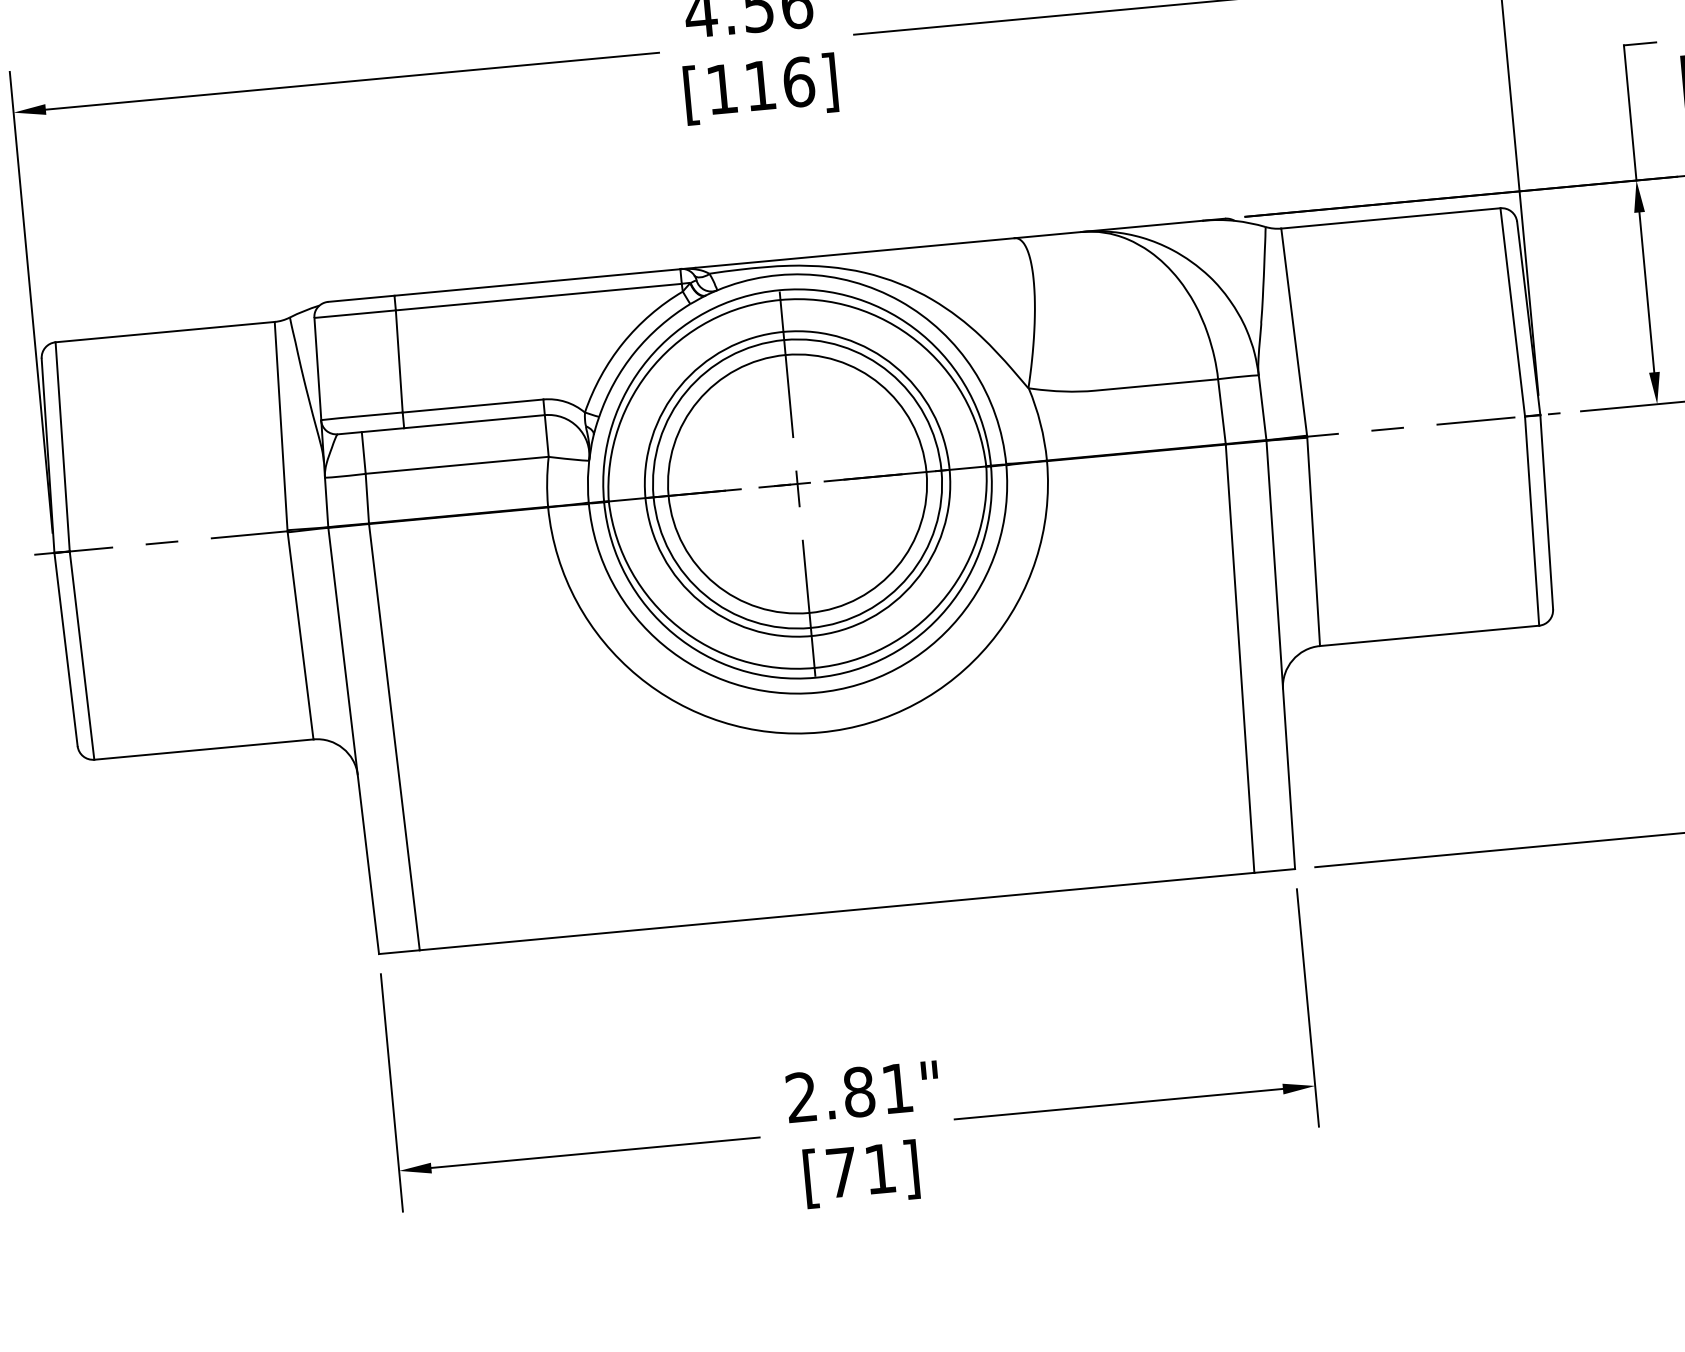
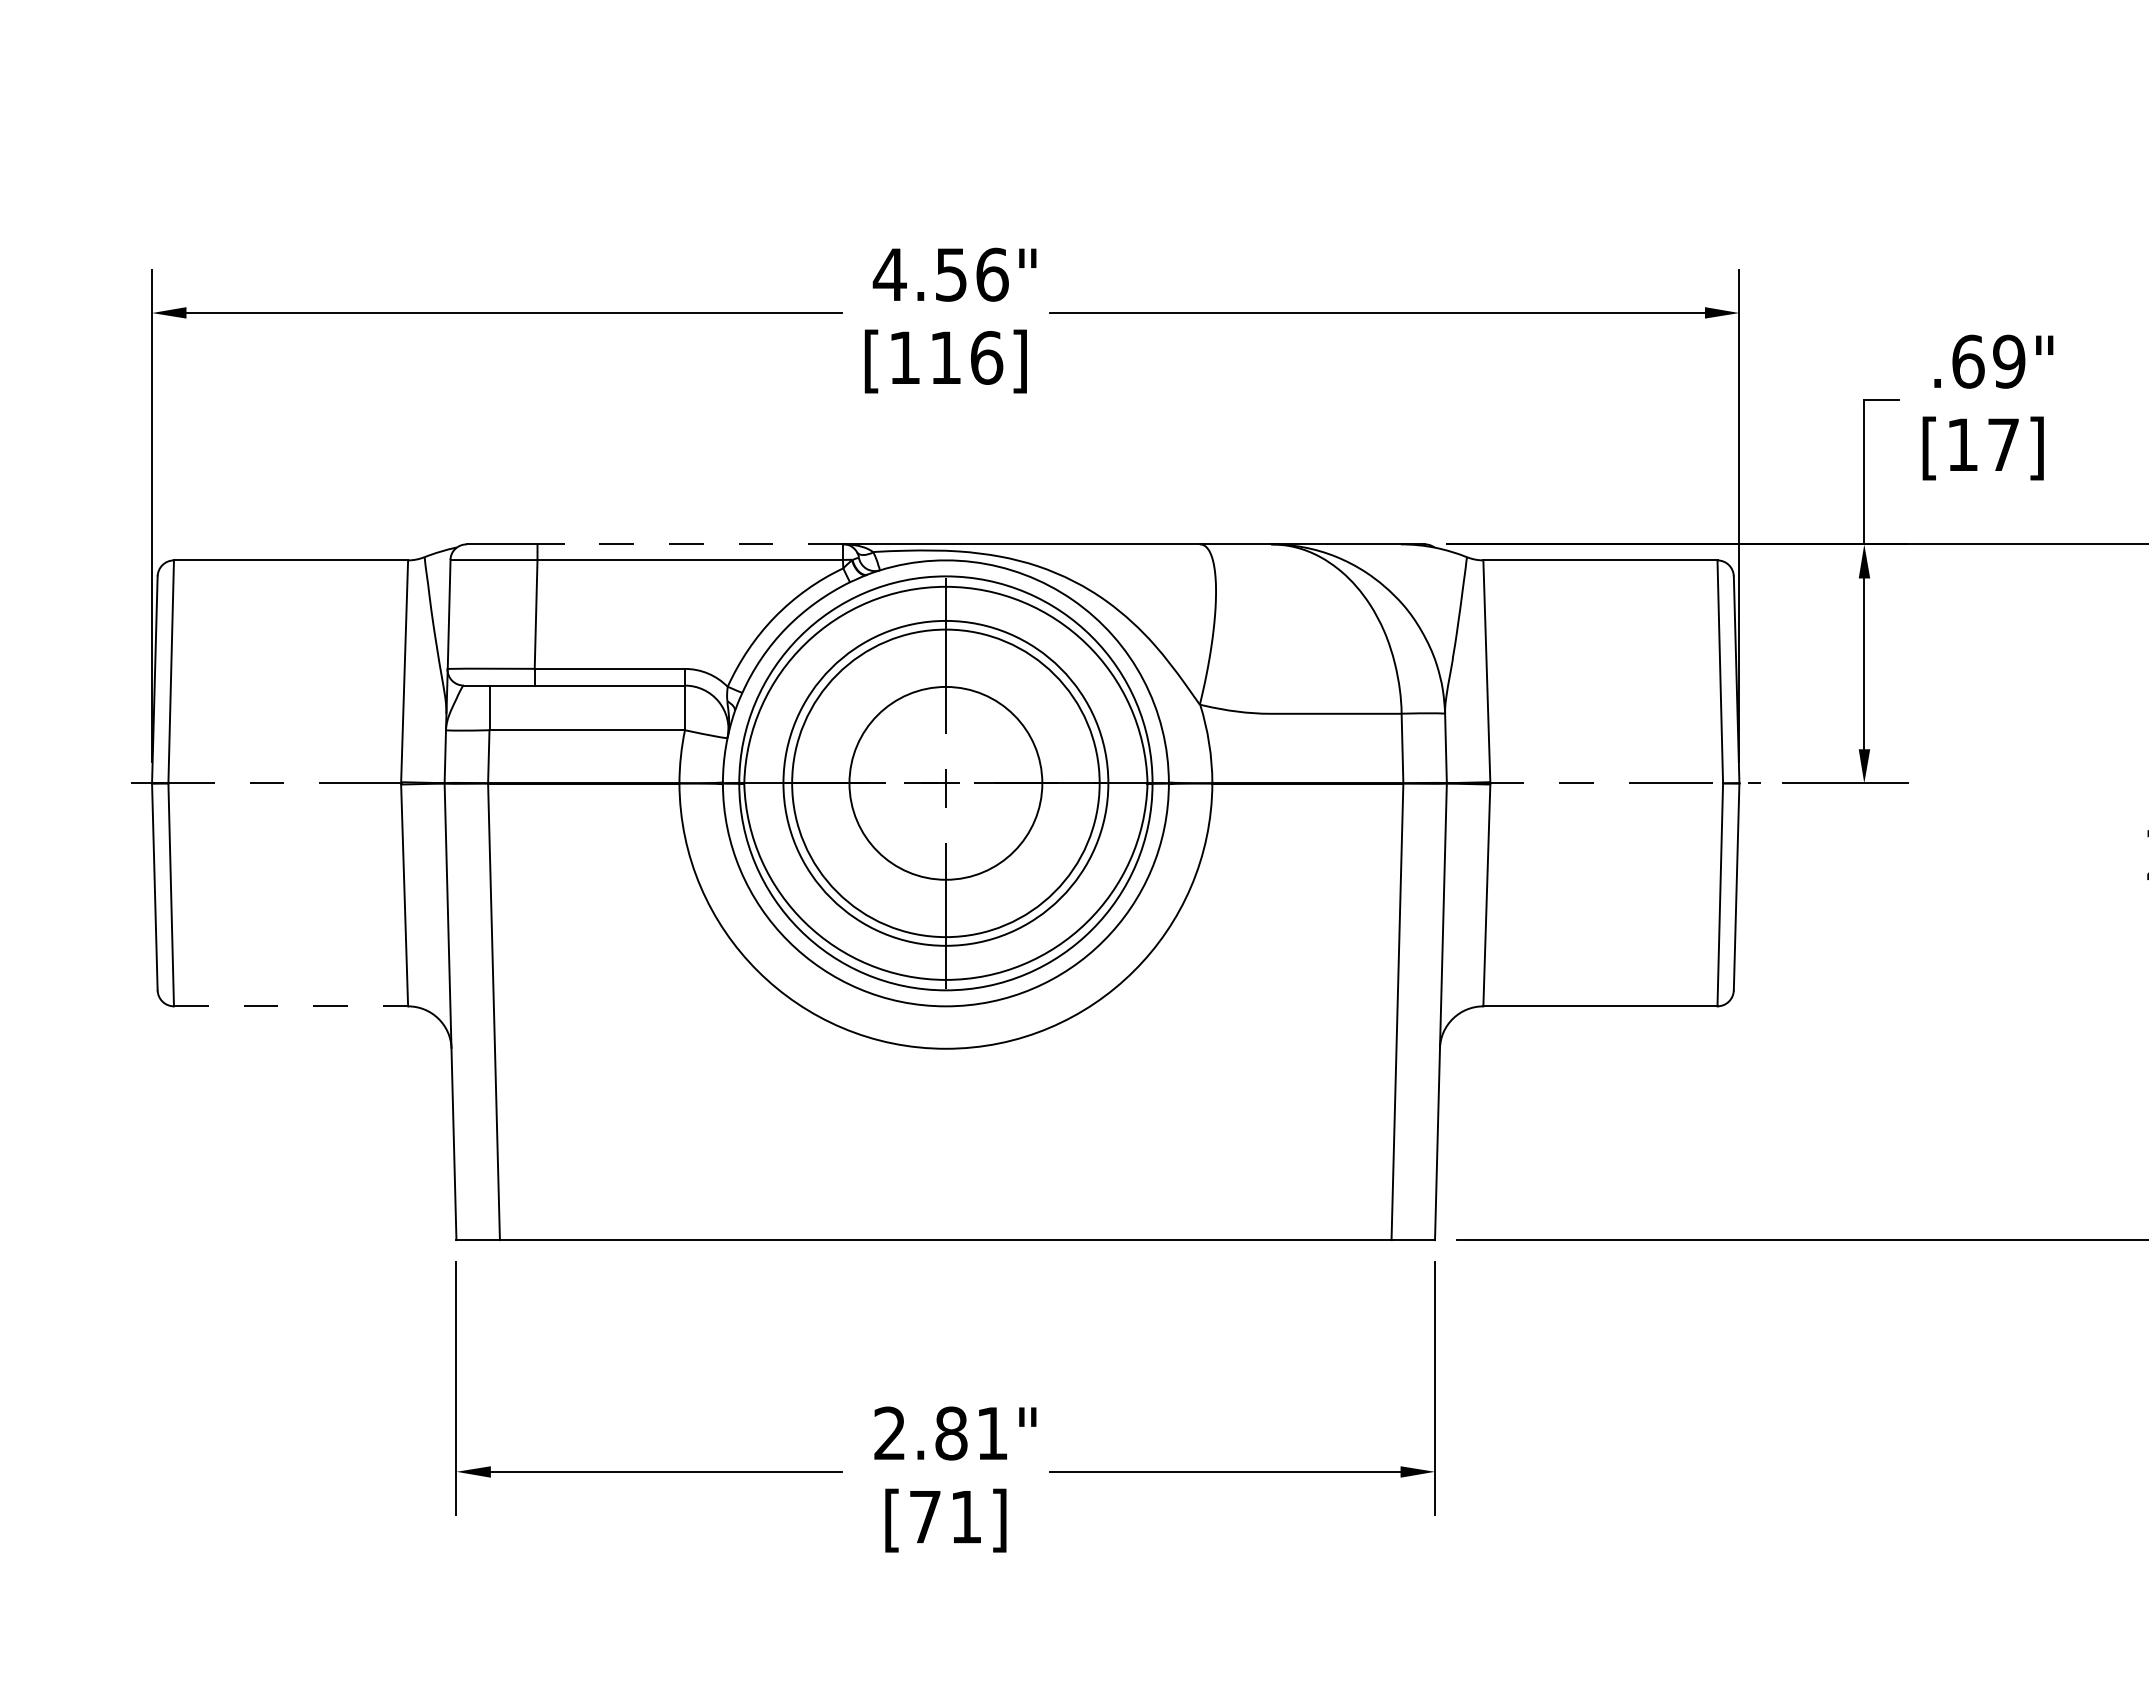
line: (537, 282) -> (690, 544), solid -> dashed
circle: (797, 484) -> (945, 783), size x0.7
line: (204, 749) -> (291, 1006), solid -> dashed

